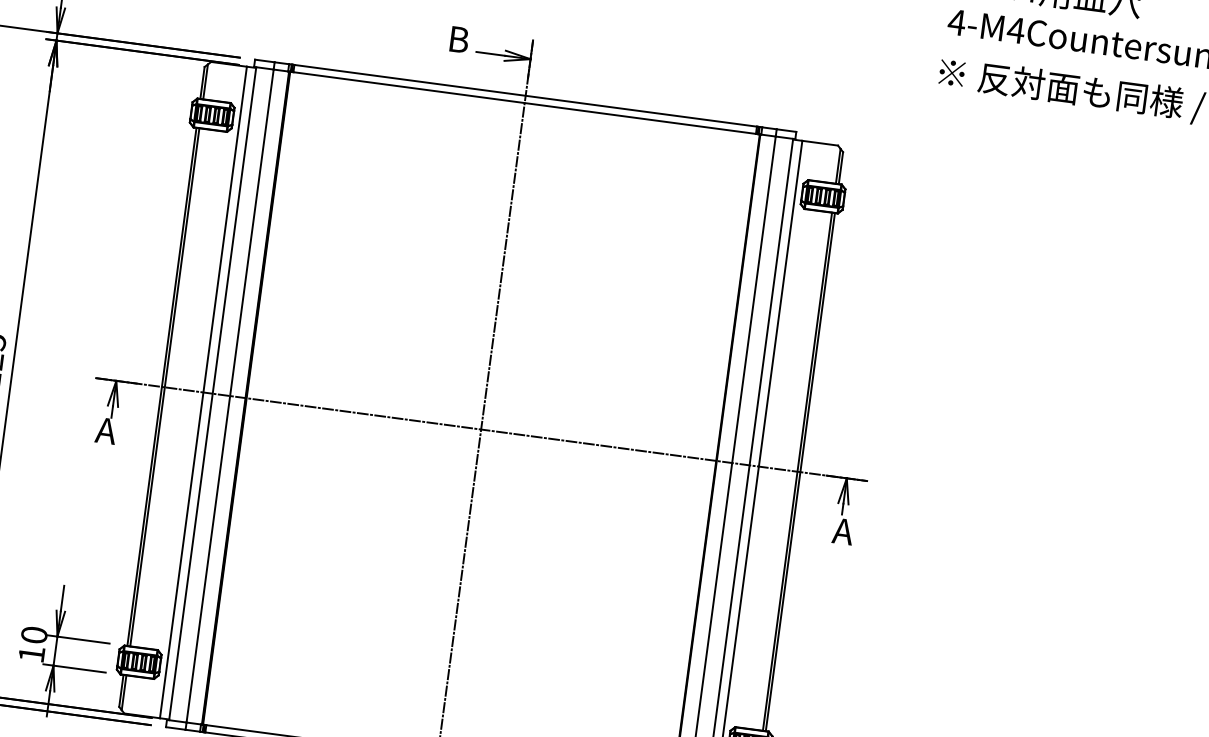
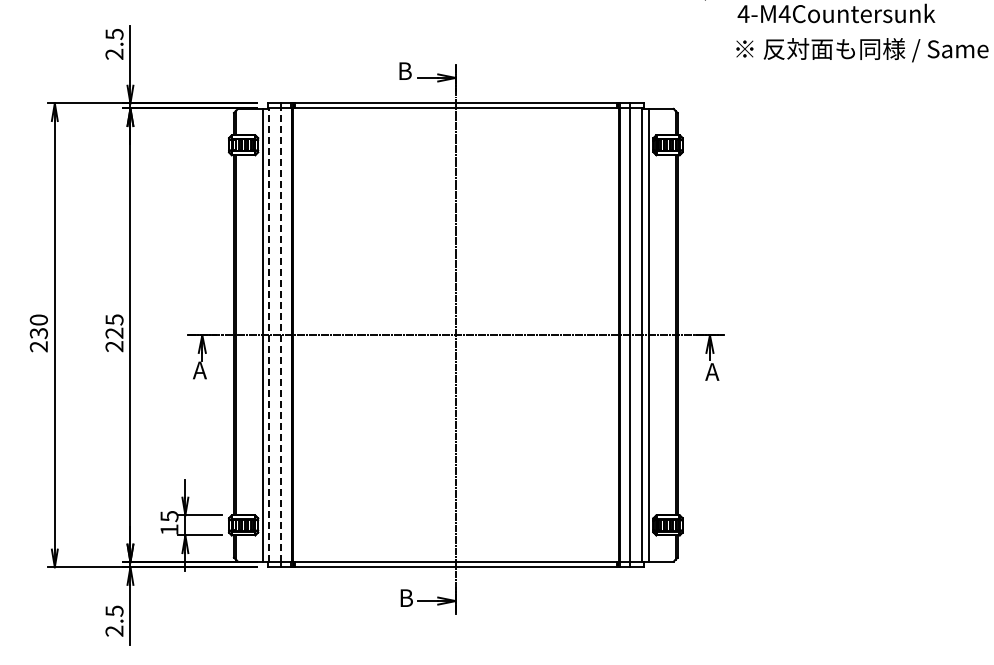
line: (212, 394) -> (269, 335), solid -> dashed
line: (230, 396) -> (281, 335), solid -> dashed
text: (34, 635) -> (169, 516), 10 -> 15

